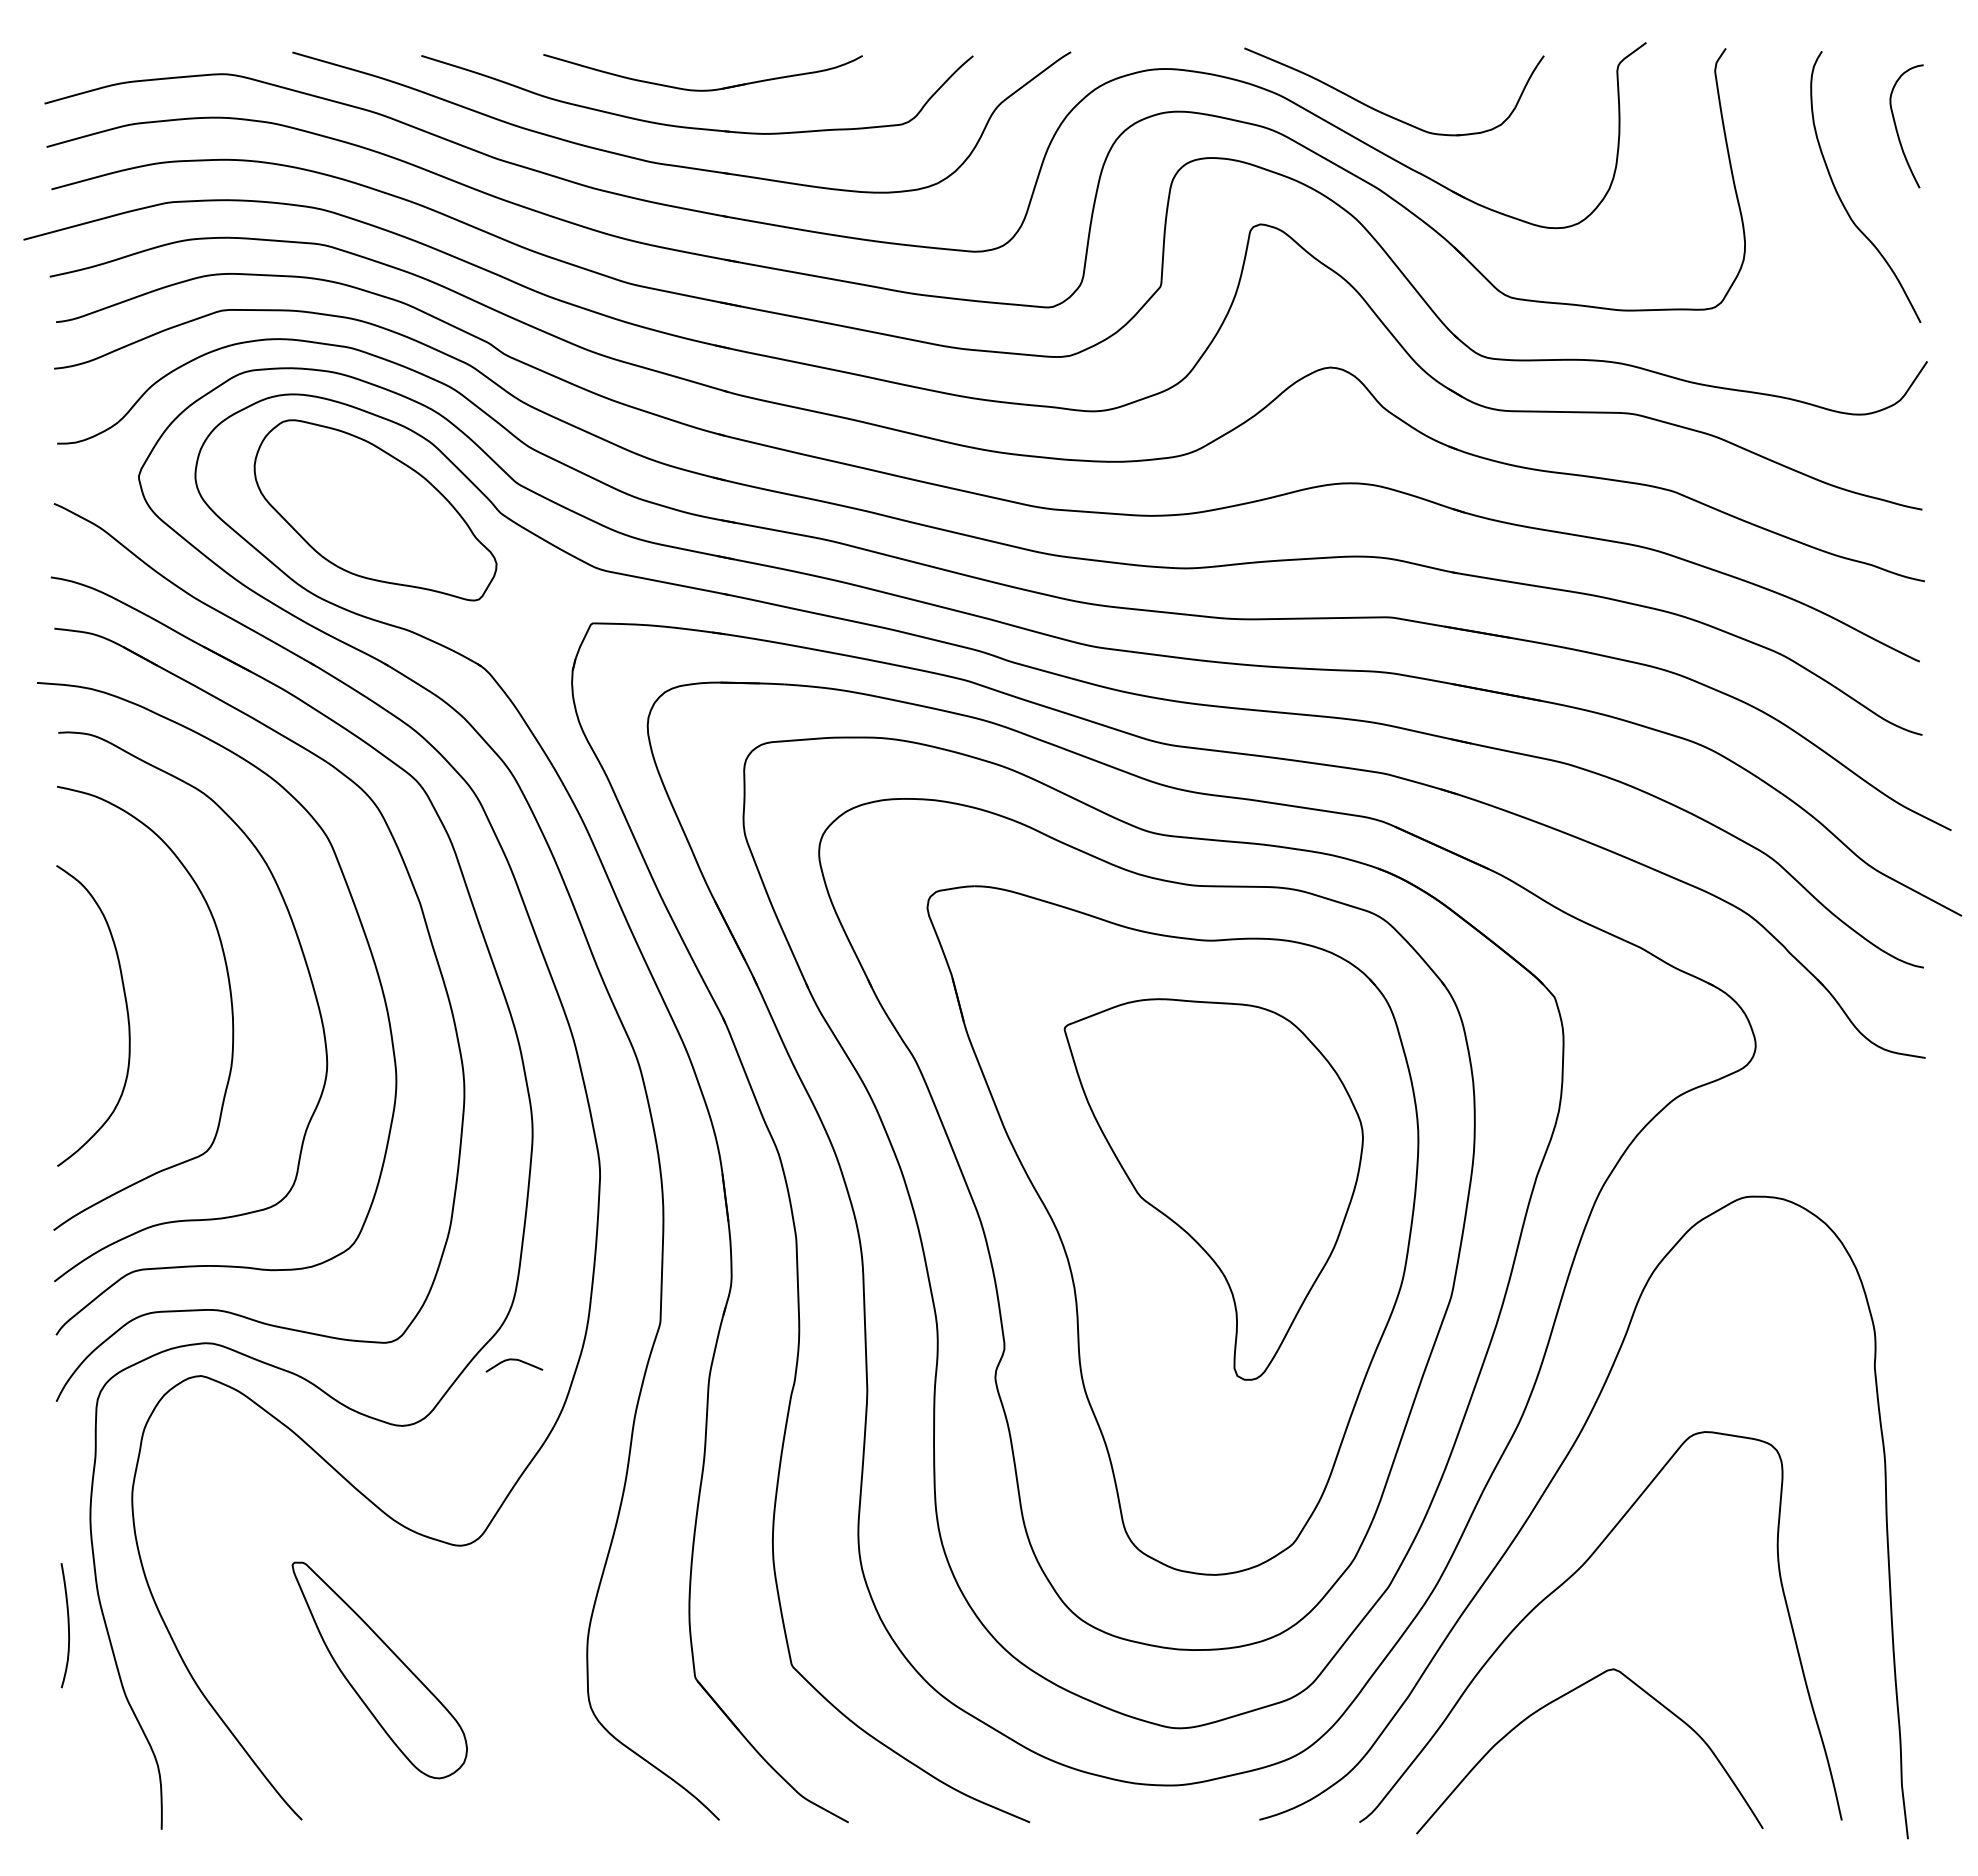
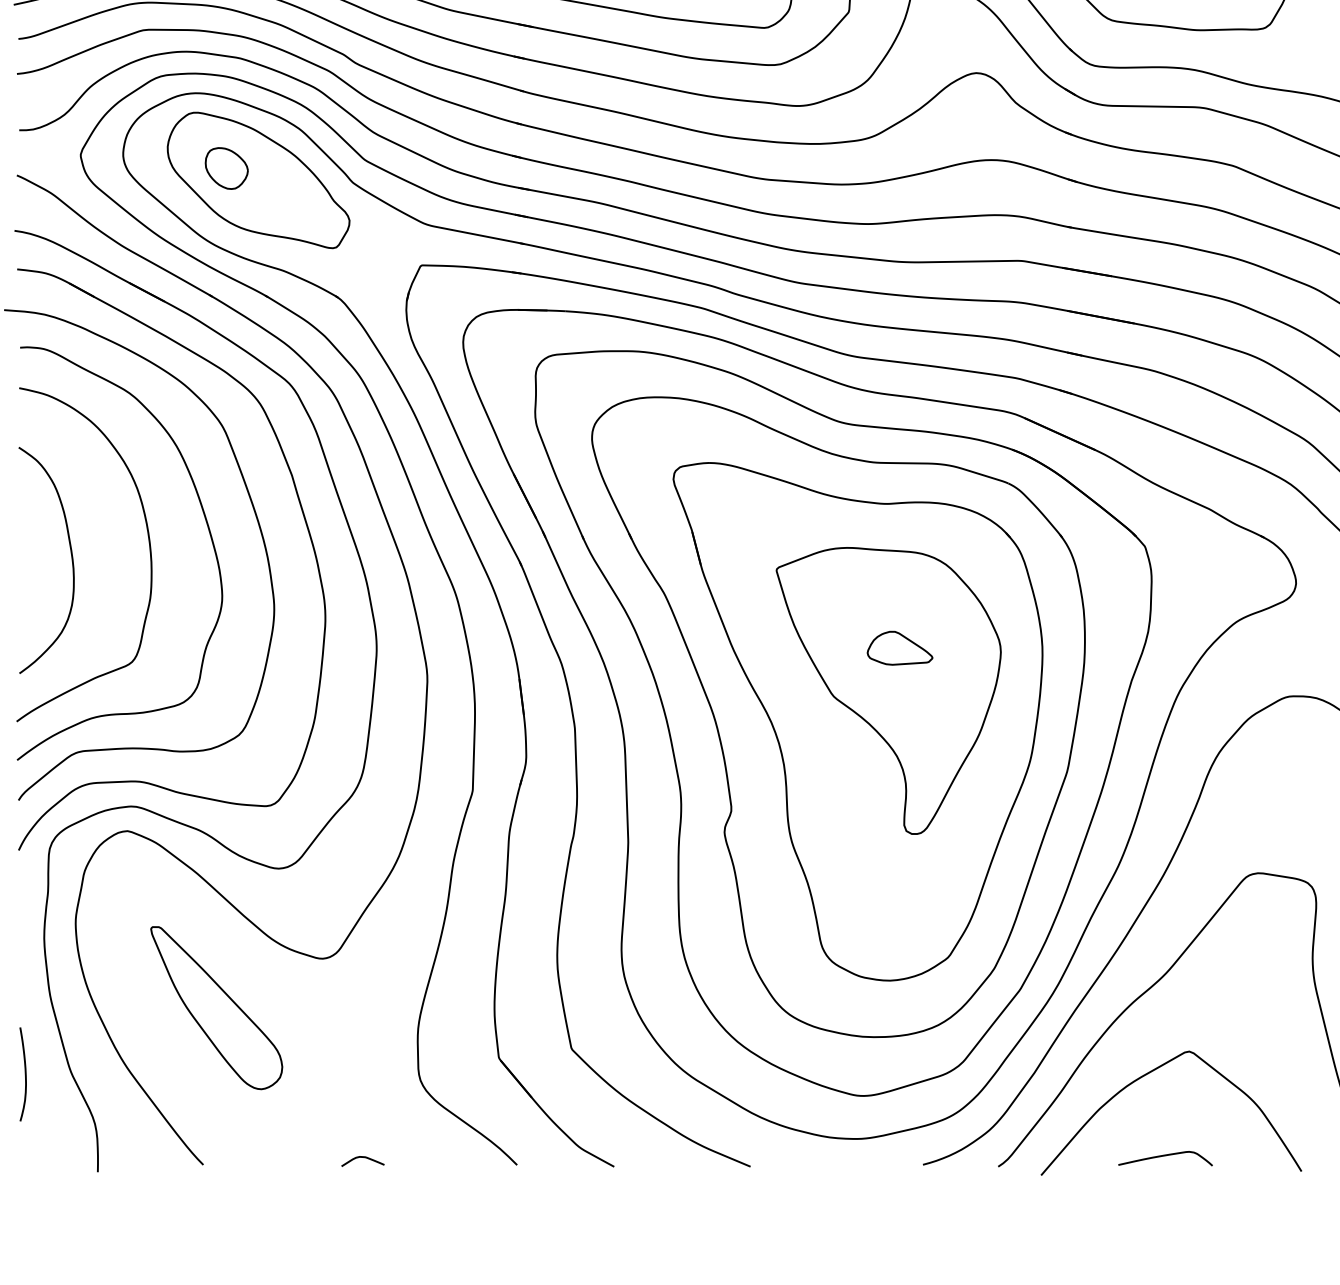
part: (333, 494) -> (227, 168), added
part: (1228, 1132) -> (899, 648), added
curve: (514, 1360) -> (363, 1157), moved
curve: (67, 1625) -> (24, 1074), moved
part: (379, 1670) -> (216, 1008), moved
curve: (1581, 1808) -> (1165, 1156), added

